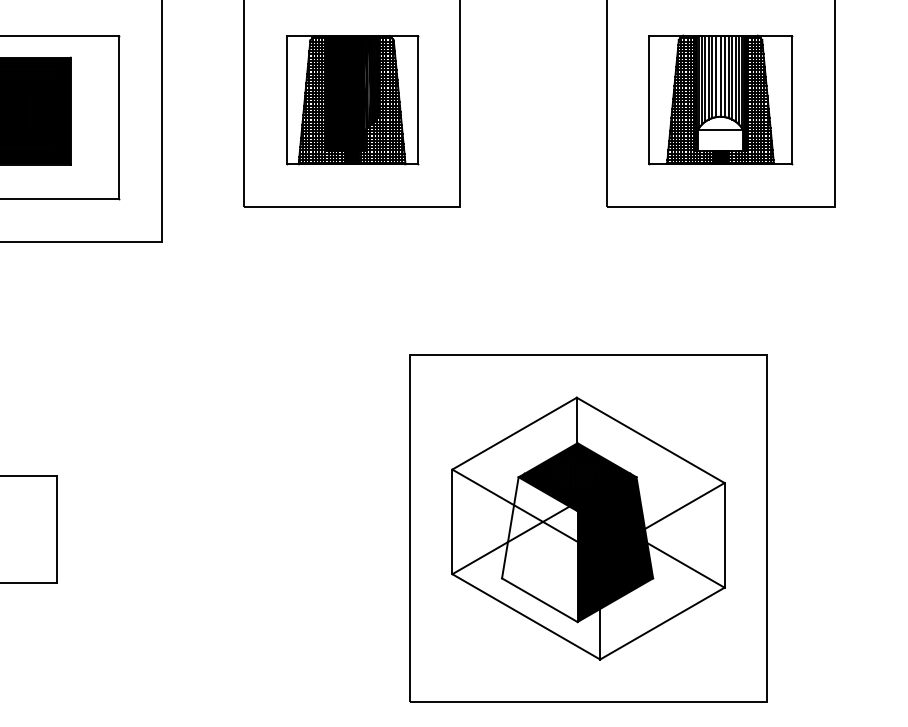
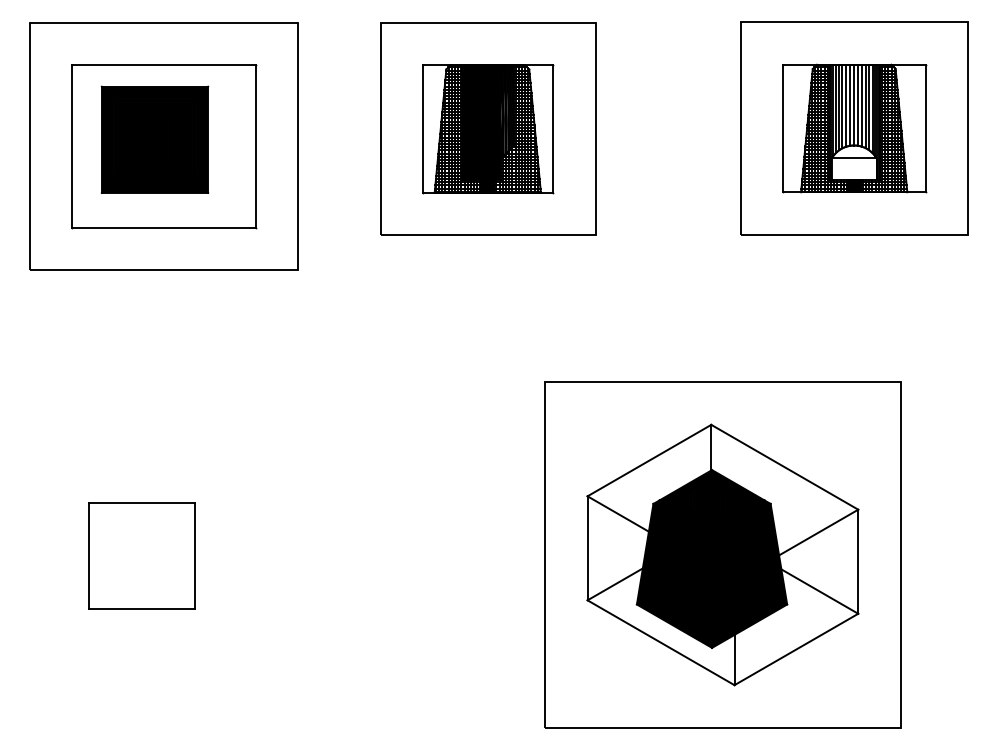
fill: (539, 549) -> (674, 575), added

